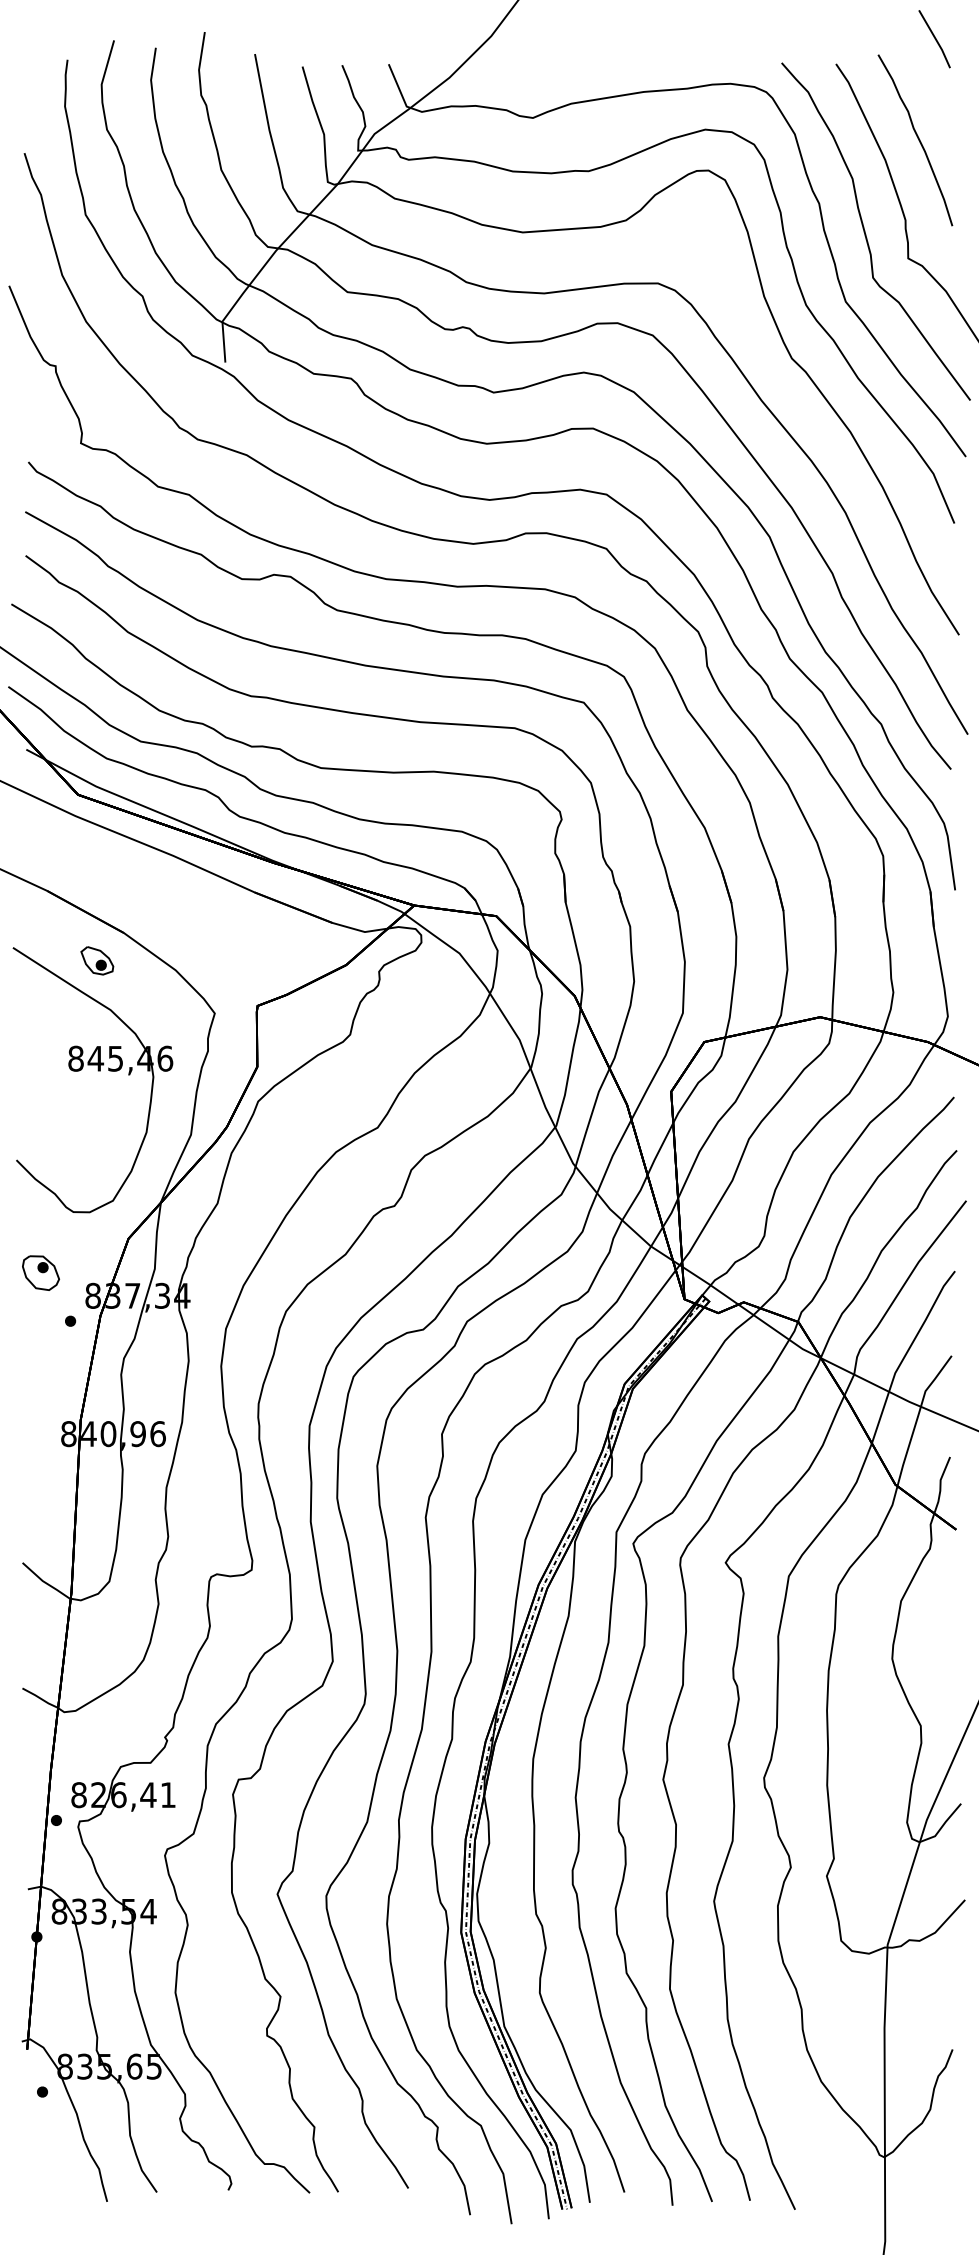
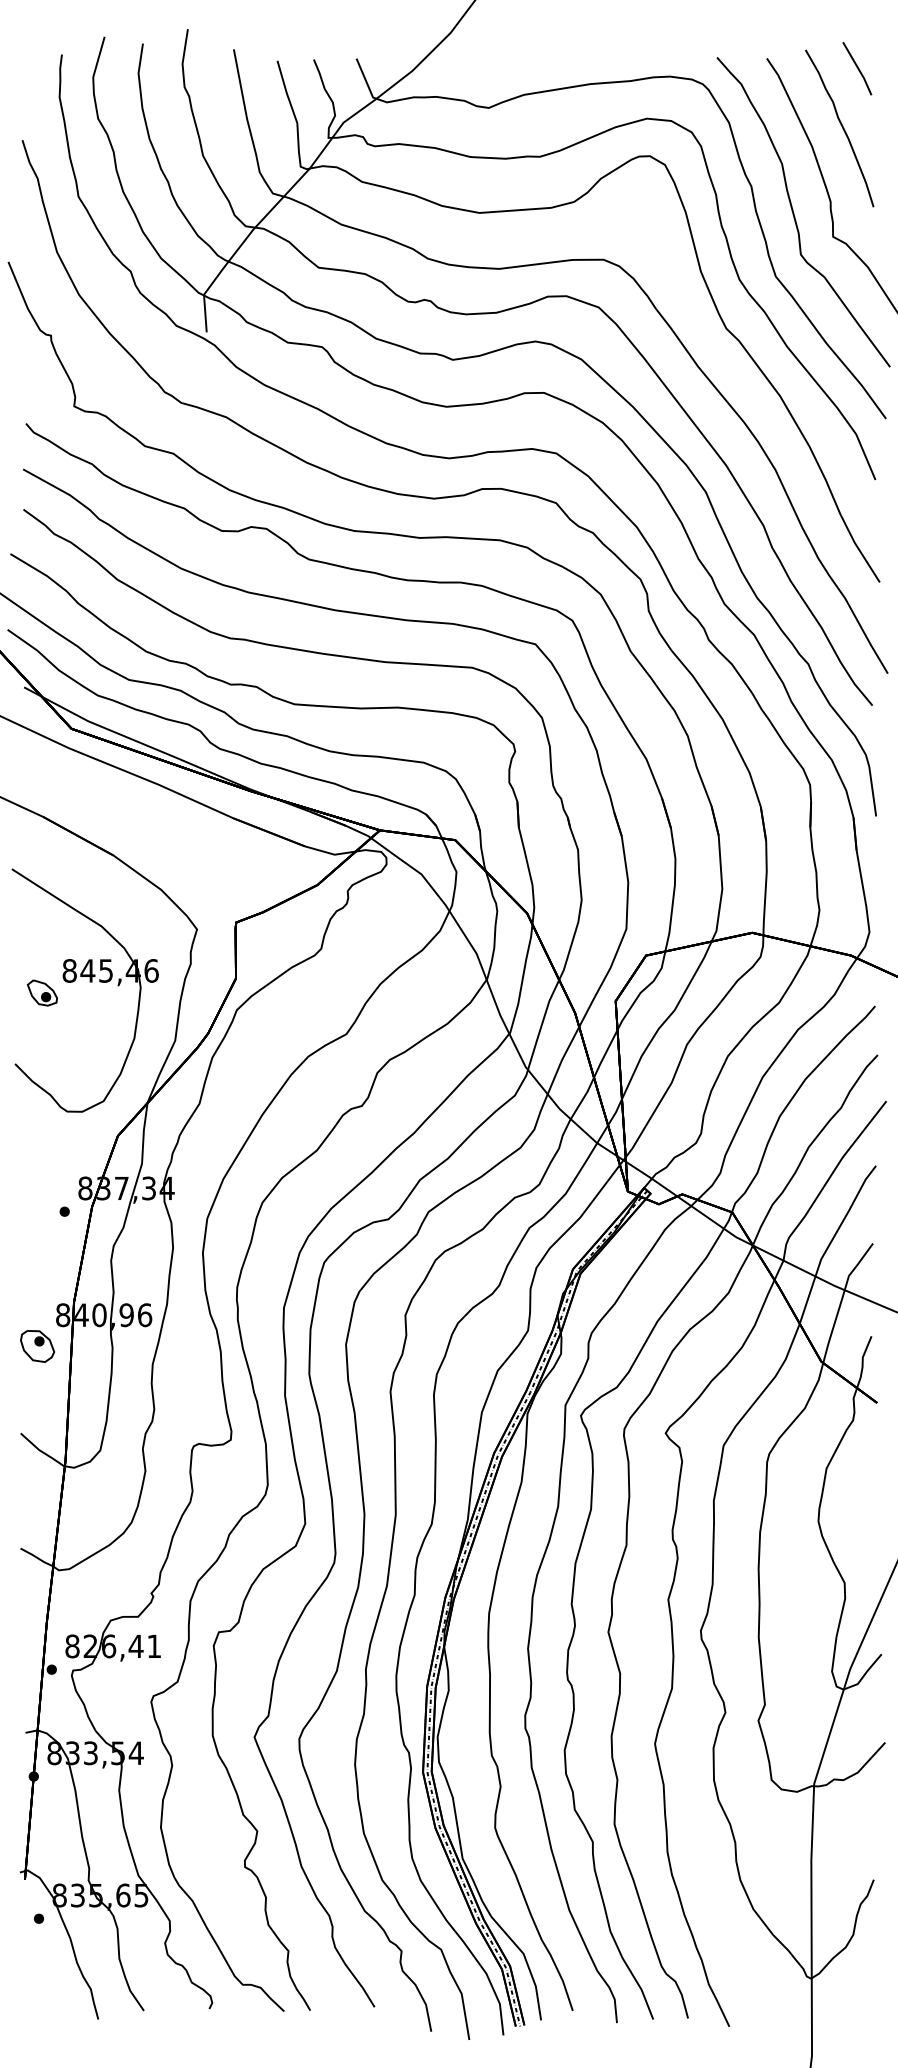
line: (934, 39) -> (857, 69), moved
part: (97, 960) -> (42, 992), moved
part: (40, 1272) -> (37, 1345), moved

